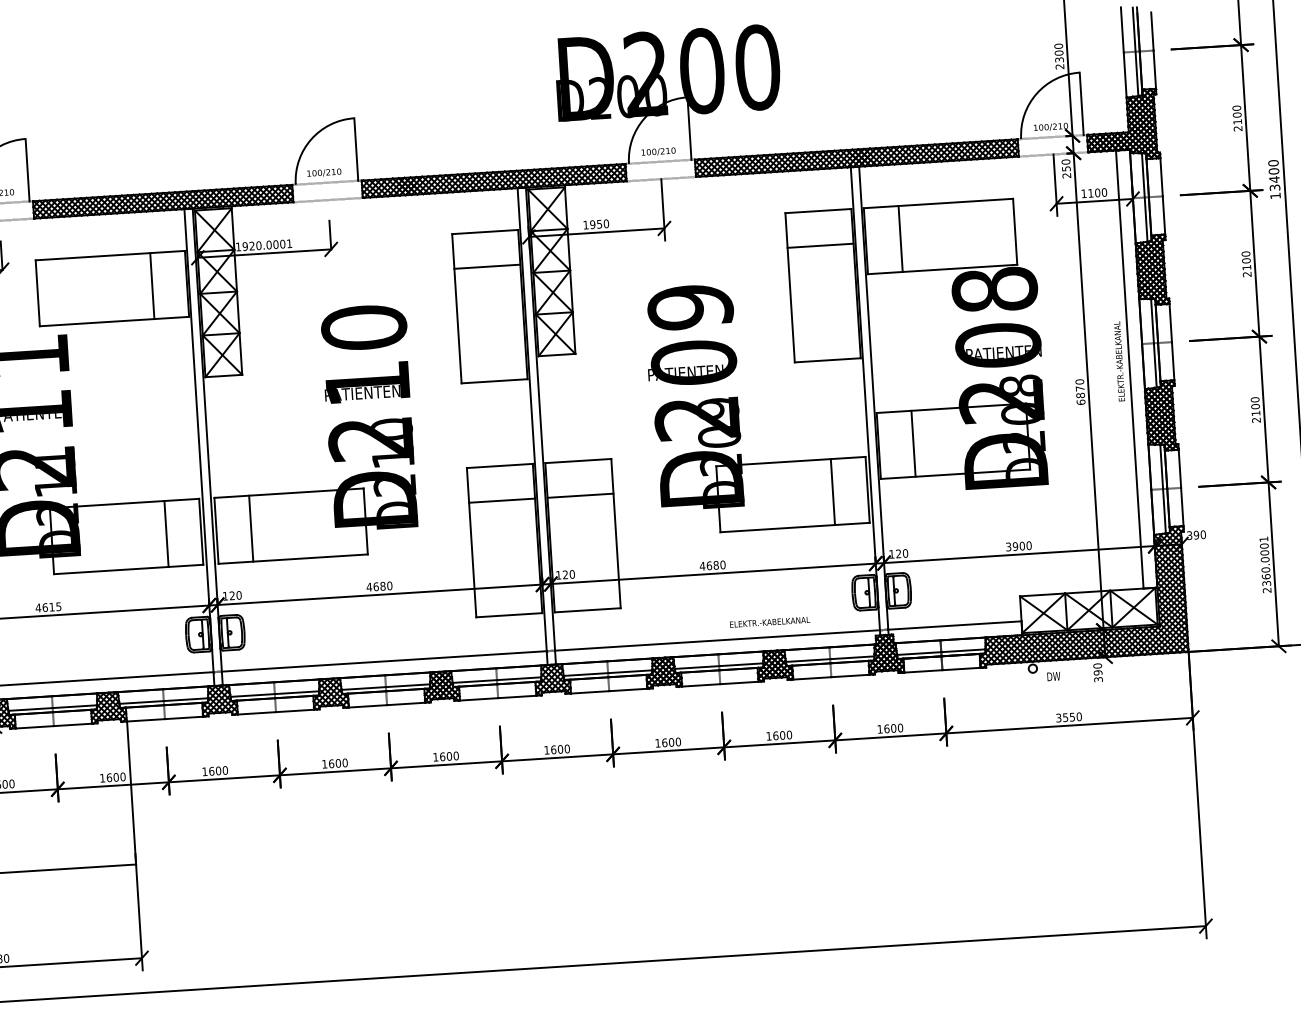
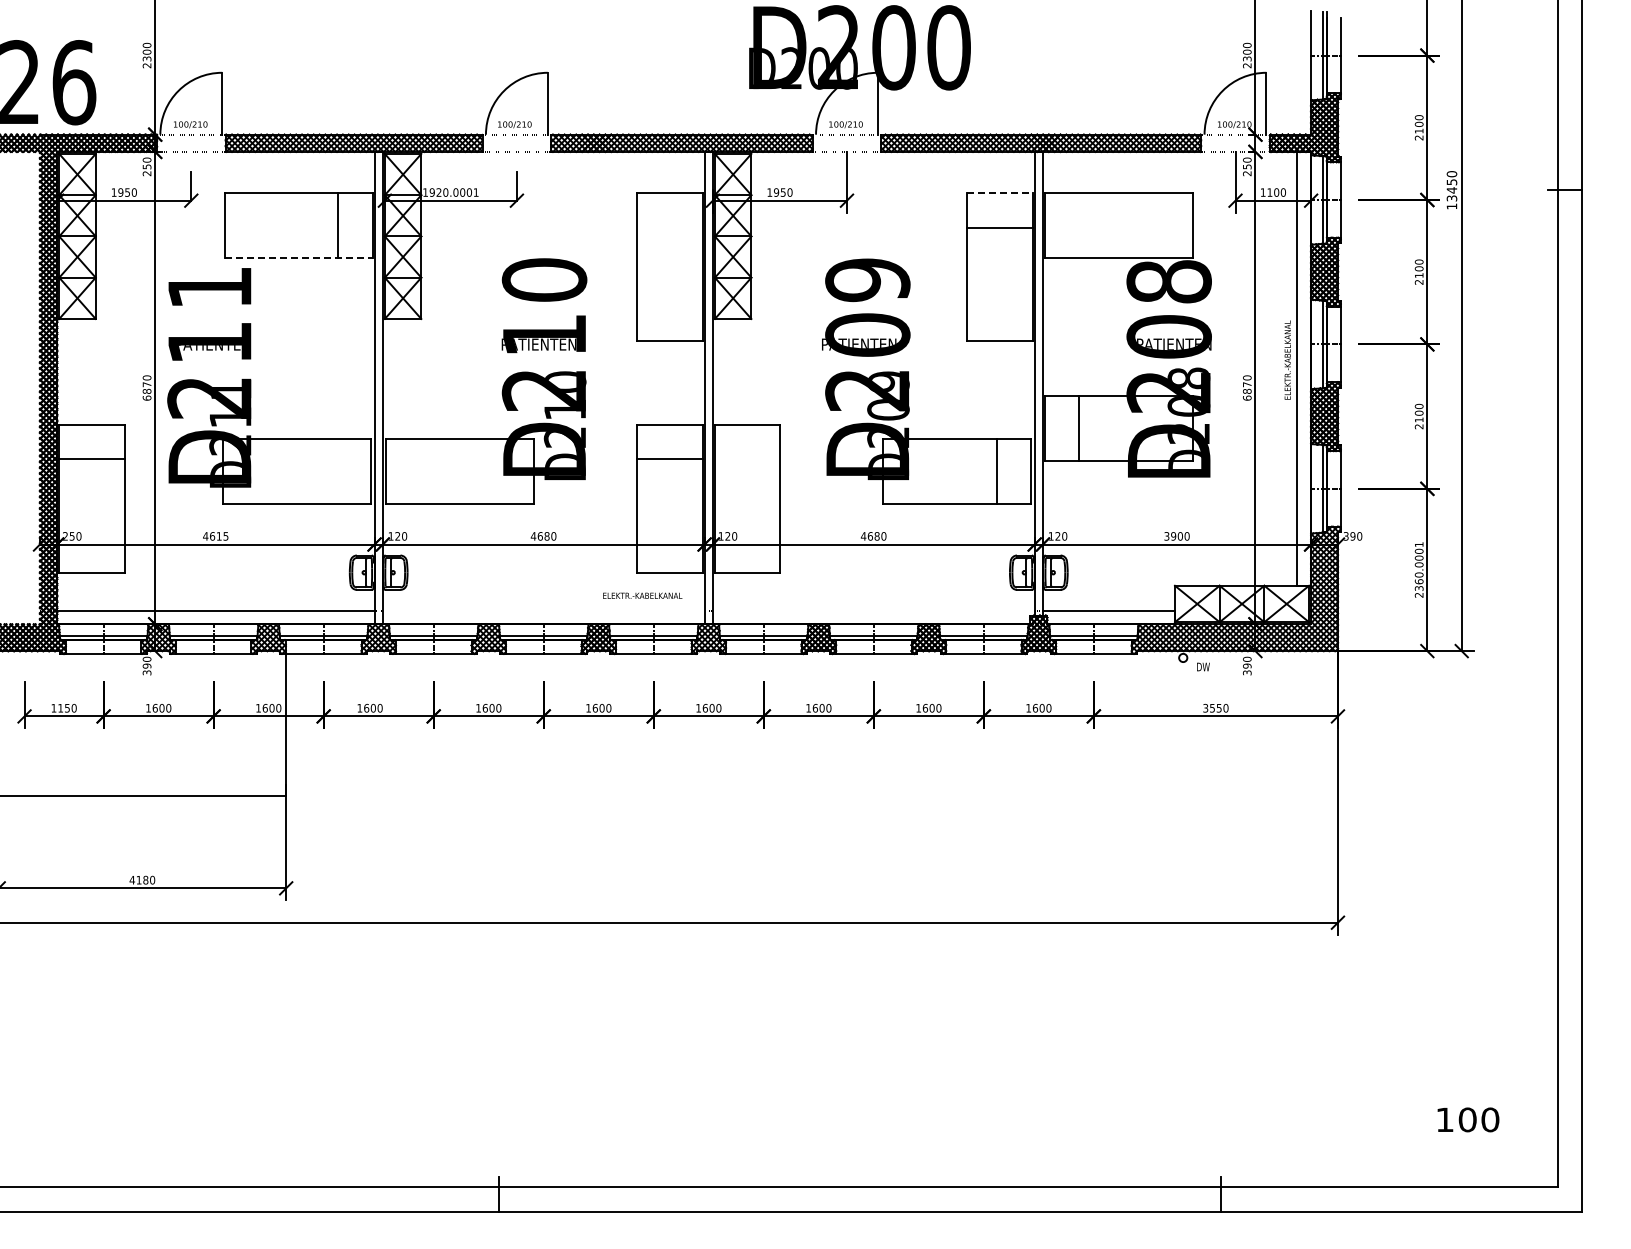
text: (1273, 171) -> (1451, 182), 13400 -> 13450
line: (817, 211) -> (999, 193), solid -> dashed
line: (900, 238) -> (1079, 225), removed
line: (486, 266) -> (669, 227), removed
line: (114, 321) -> (298, 258), solid -> dashed
line: (580, 496) -> (747, 459), removed
line: (251, 527) -> (420, 470), removed
line: (166, 533) -> (336, 470), removed
text: (769, 621) -> (642, 595), moved
line: (717, 640) -> (873, 610), removed
line: (384, 661) -> (543, 610), removed

